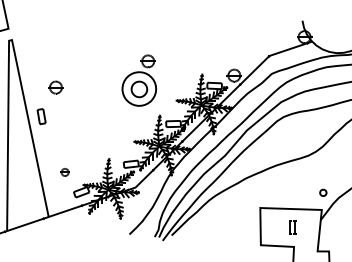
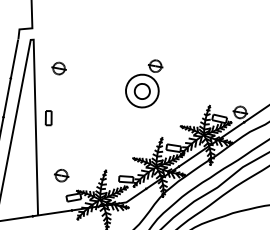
part: (139, 80) -> (144, 82), moved
part: (55, 87) -> (58, 68), moved
part: (64, 172) -> (60, 175), size x1.67

